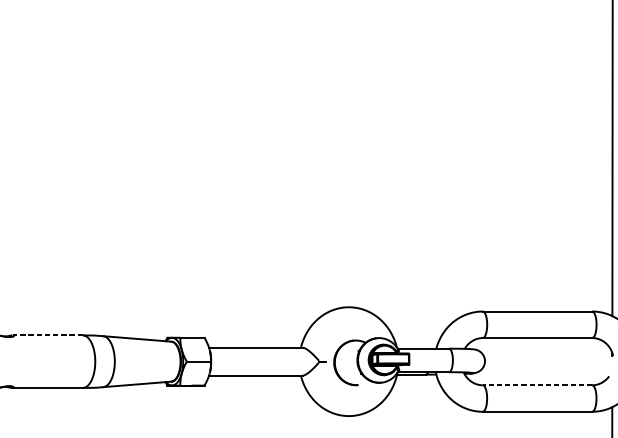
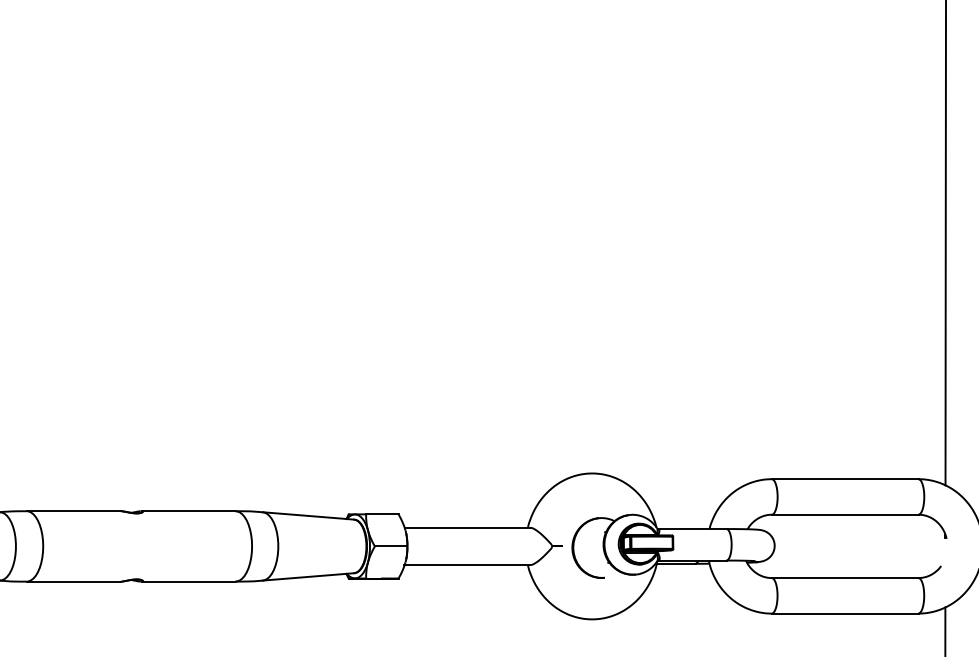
line: (47, 335) -> (188, 511), dashed -> solid
line: (537, 385) -> (844, 578), dashed -> solid

